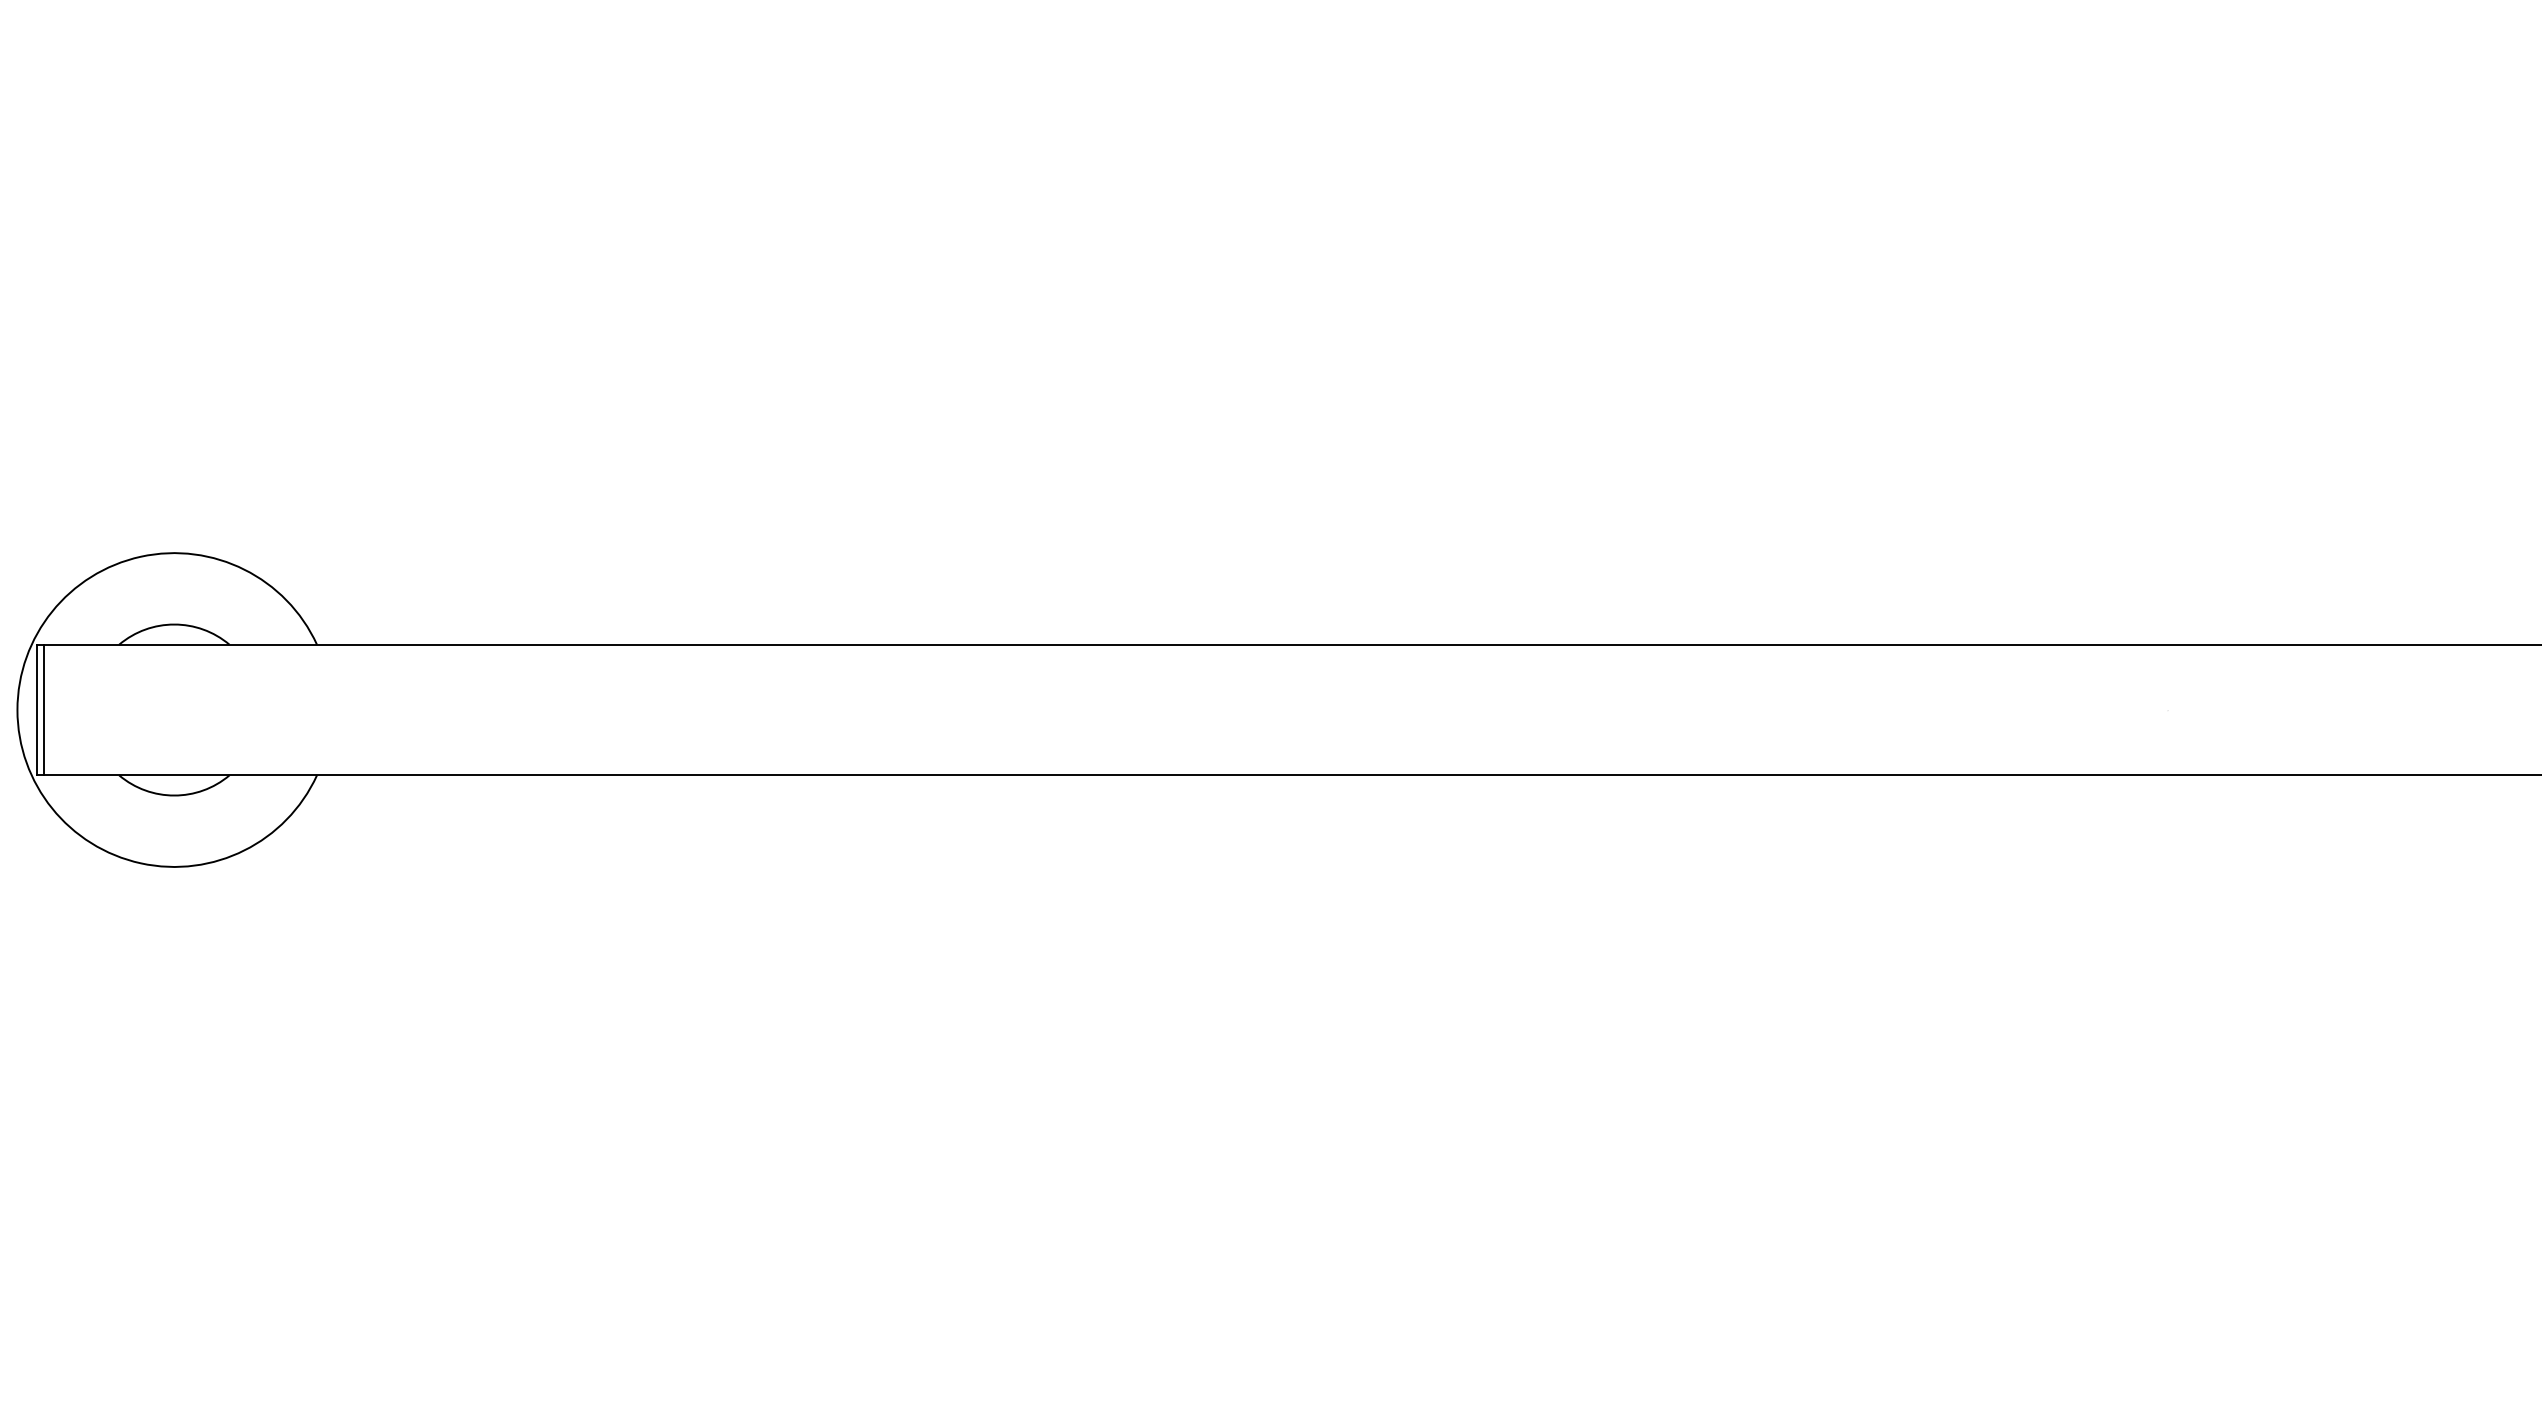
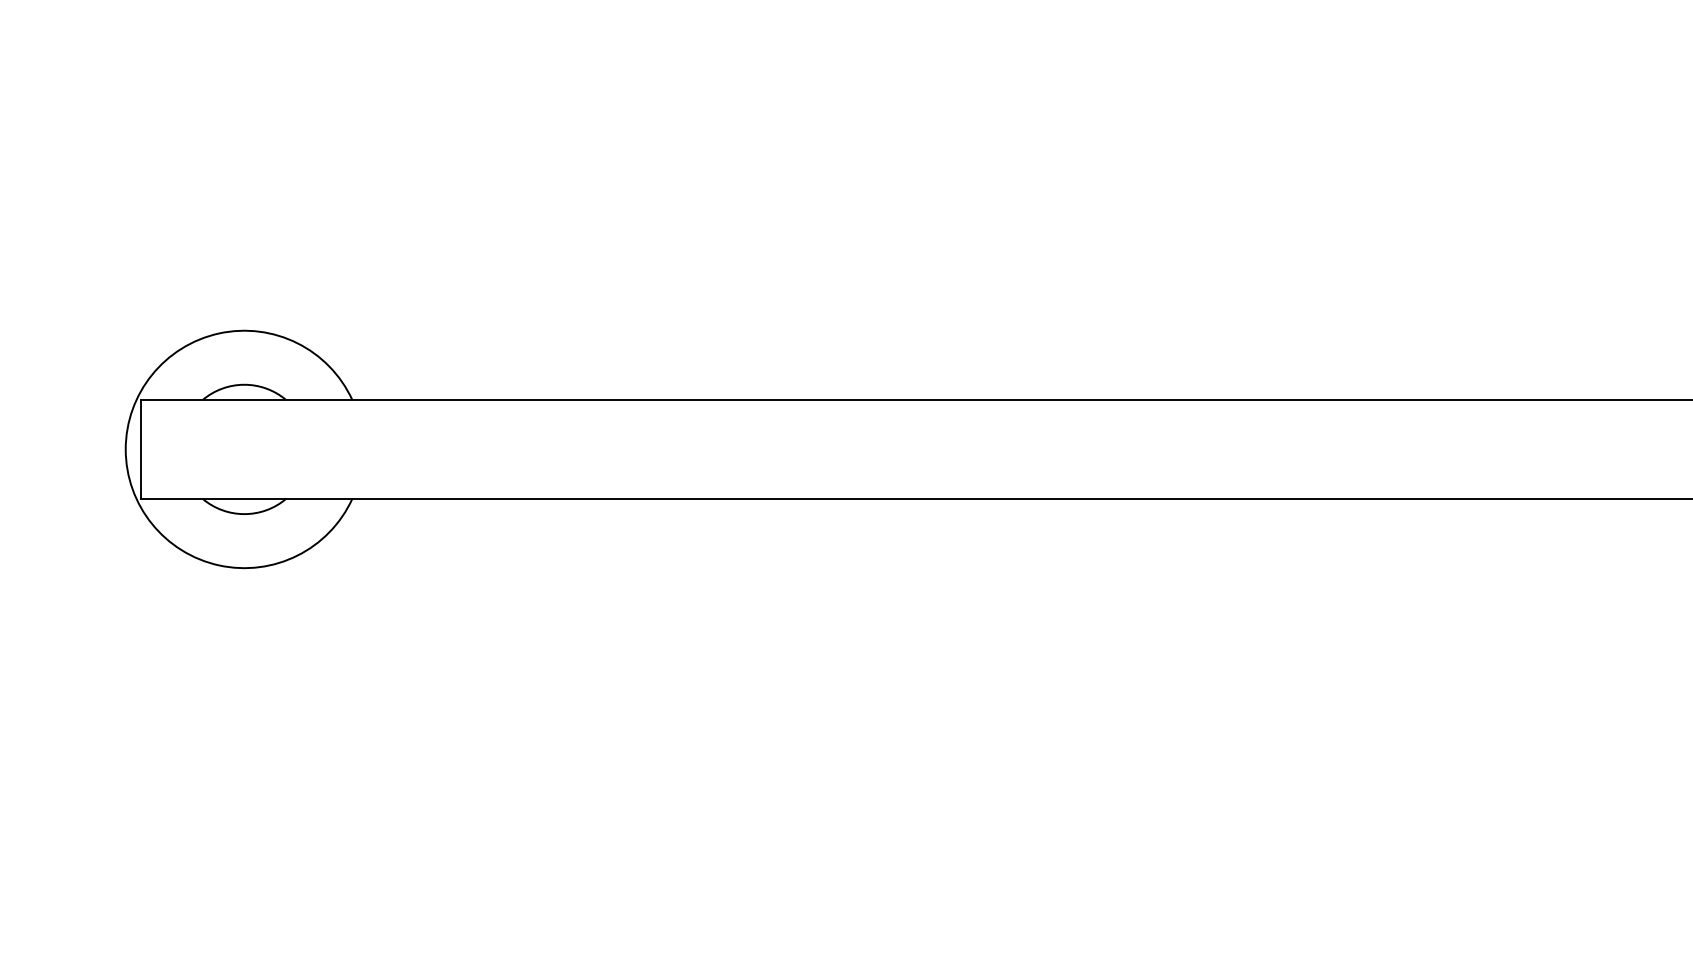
line: (43, 709) -> (145, 449), removed

